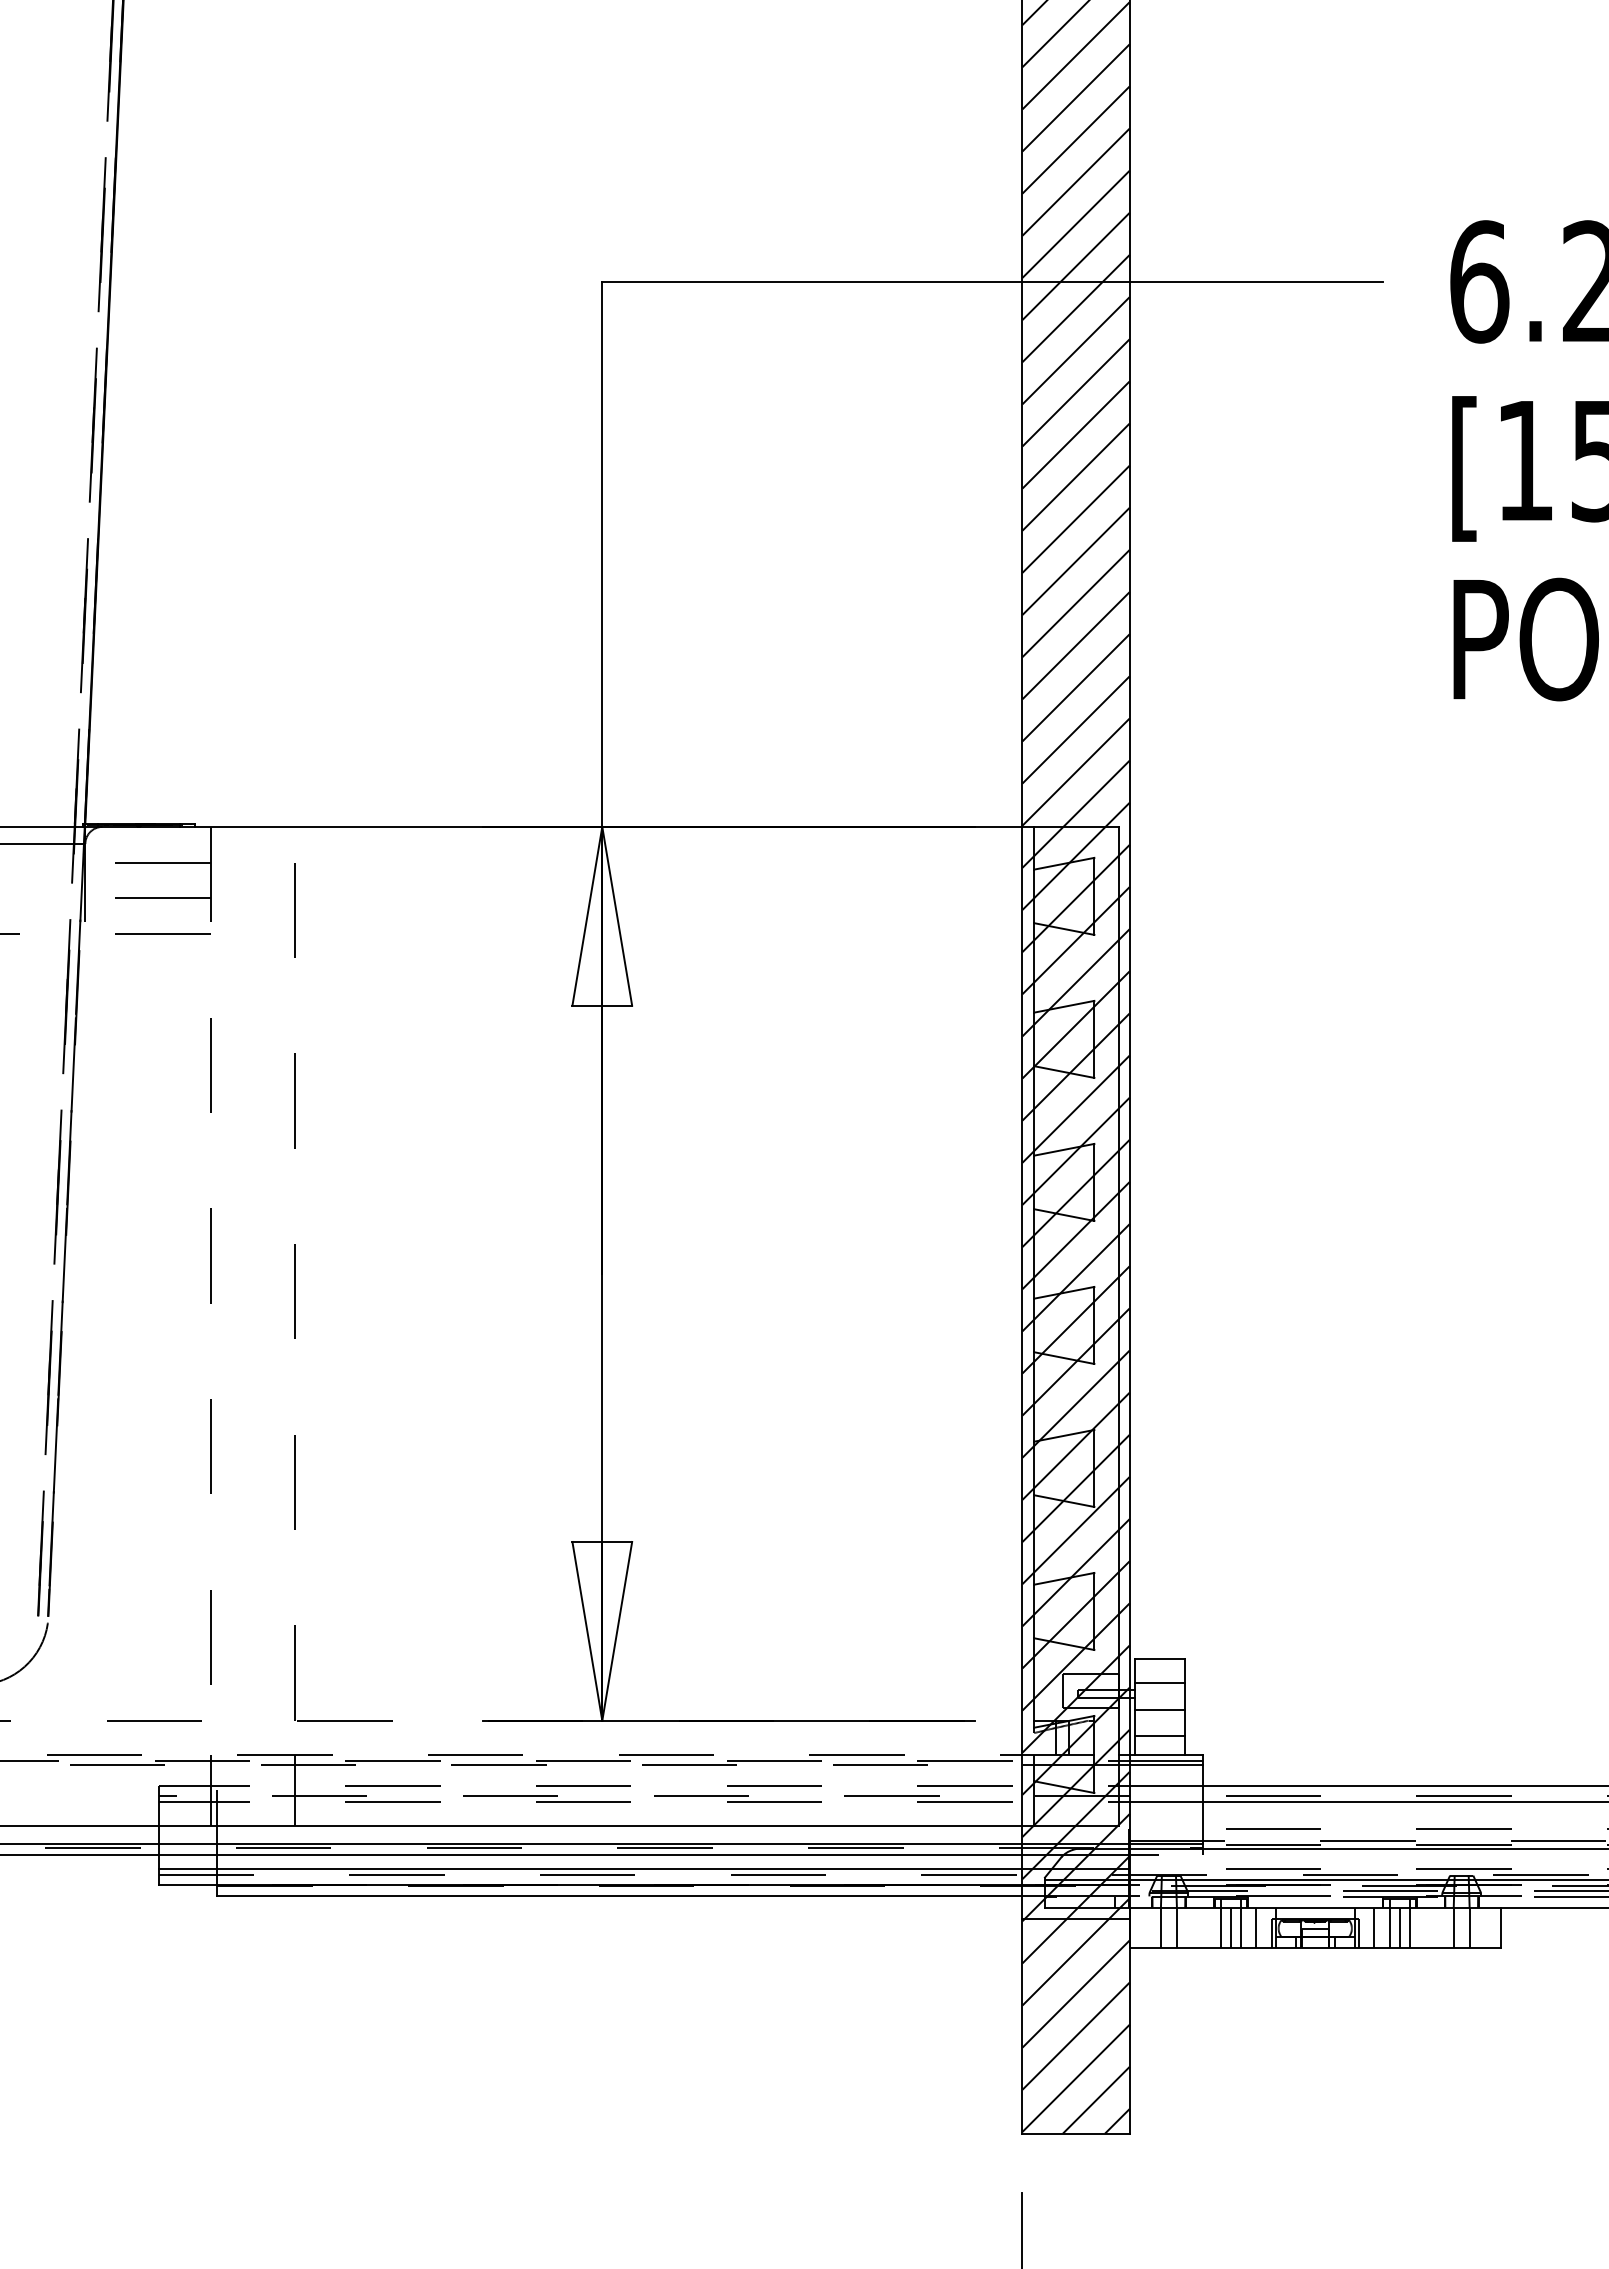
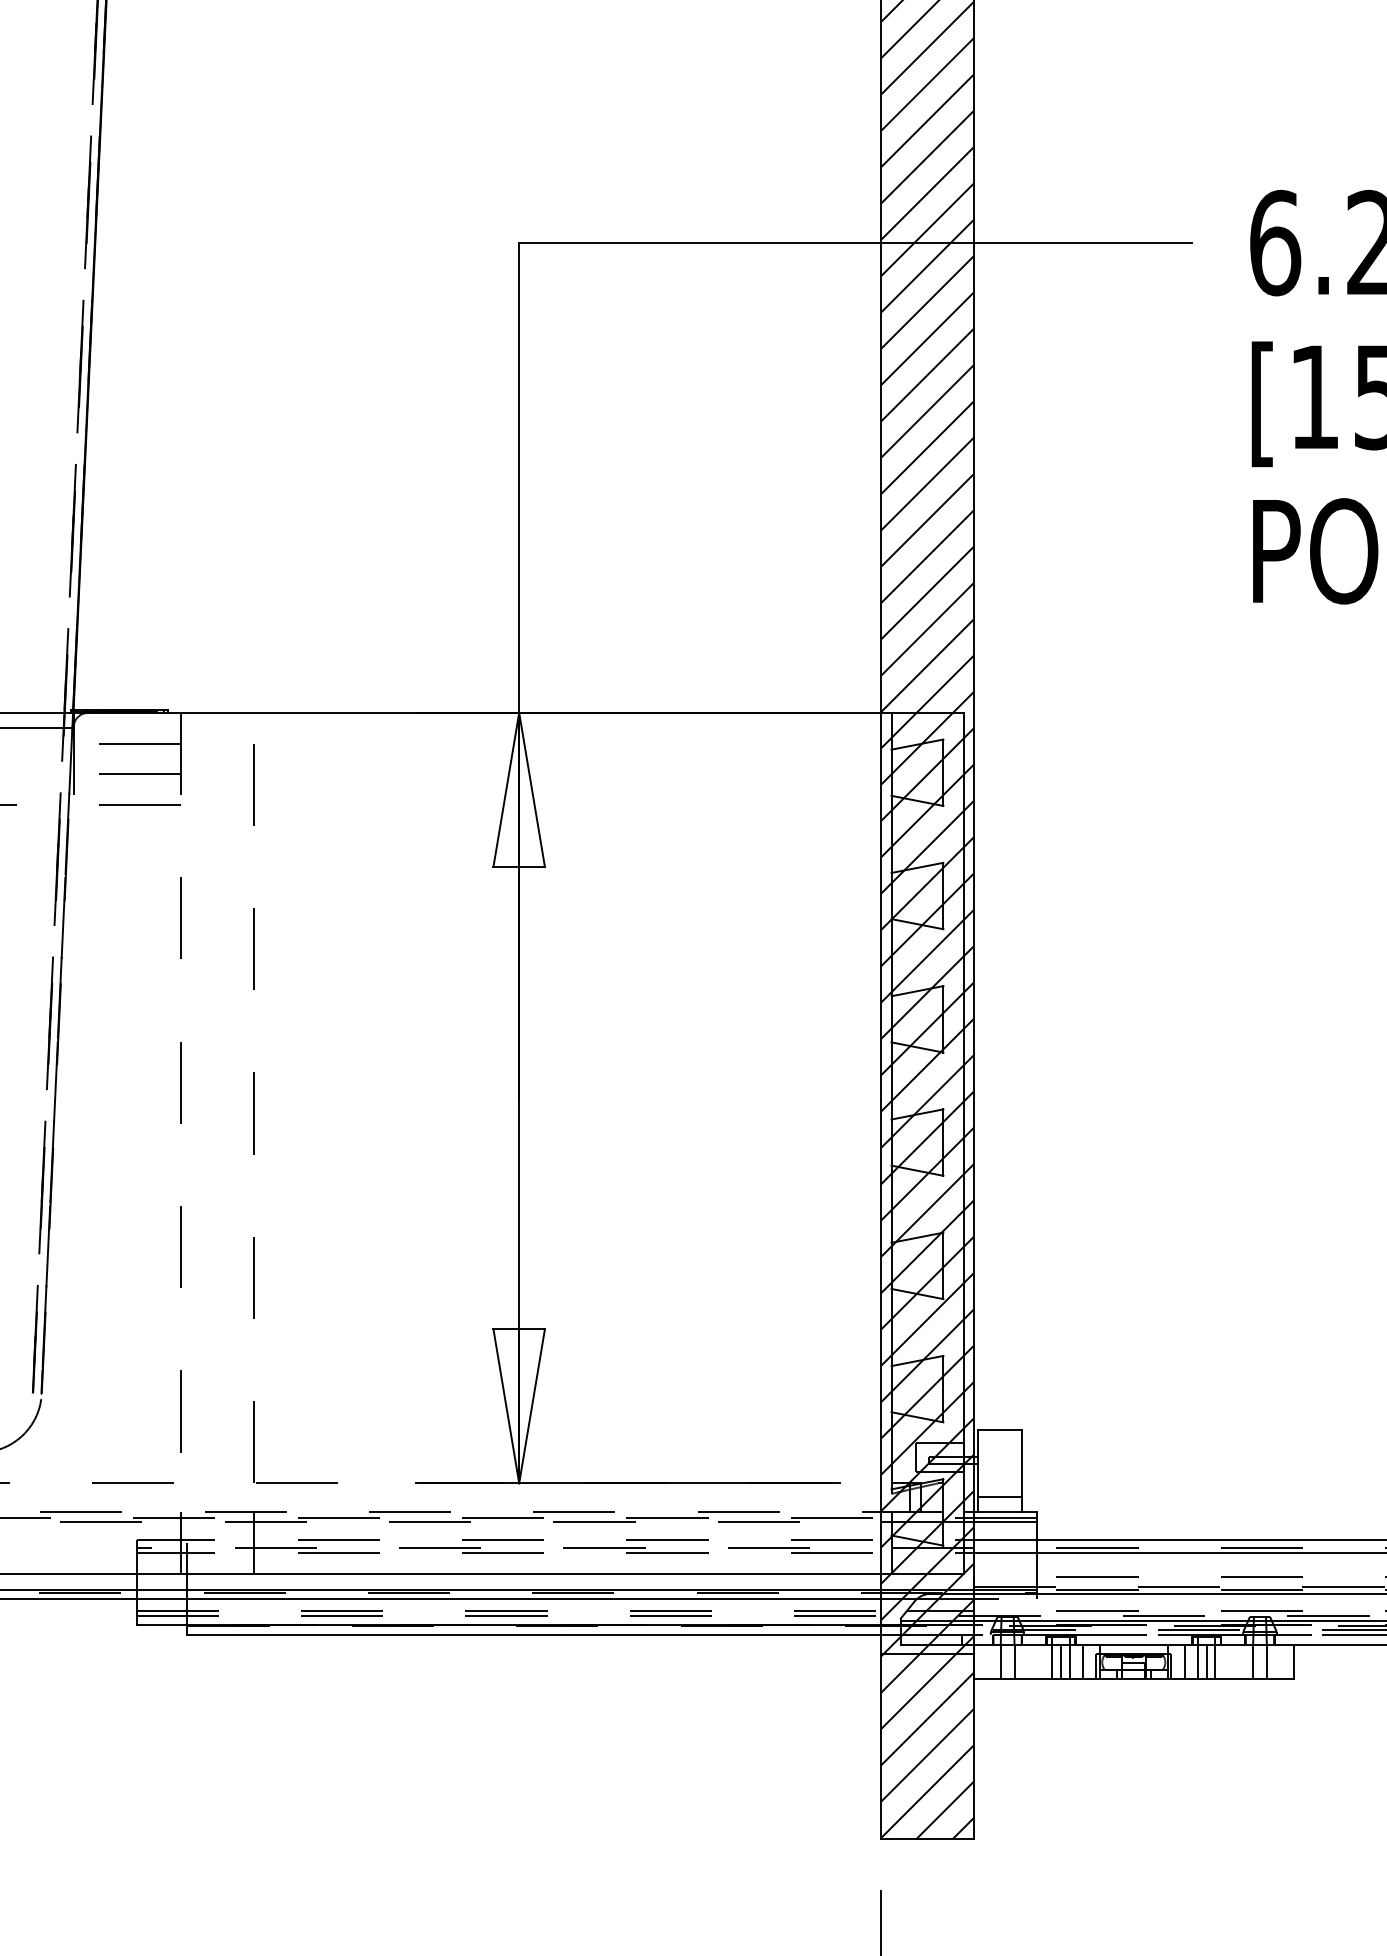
line: (1159, 1683) -> (999, 1451), removed
line: (1159, 1709) -> (999, 1473), removed
line: (605, 1869) -> (521, 1611), solid -> dashed

